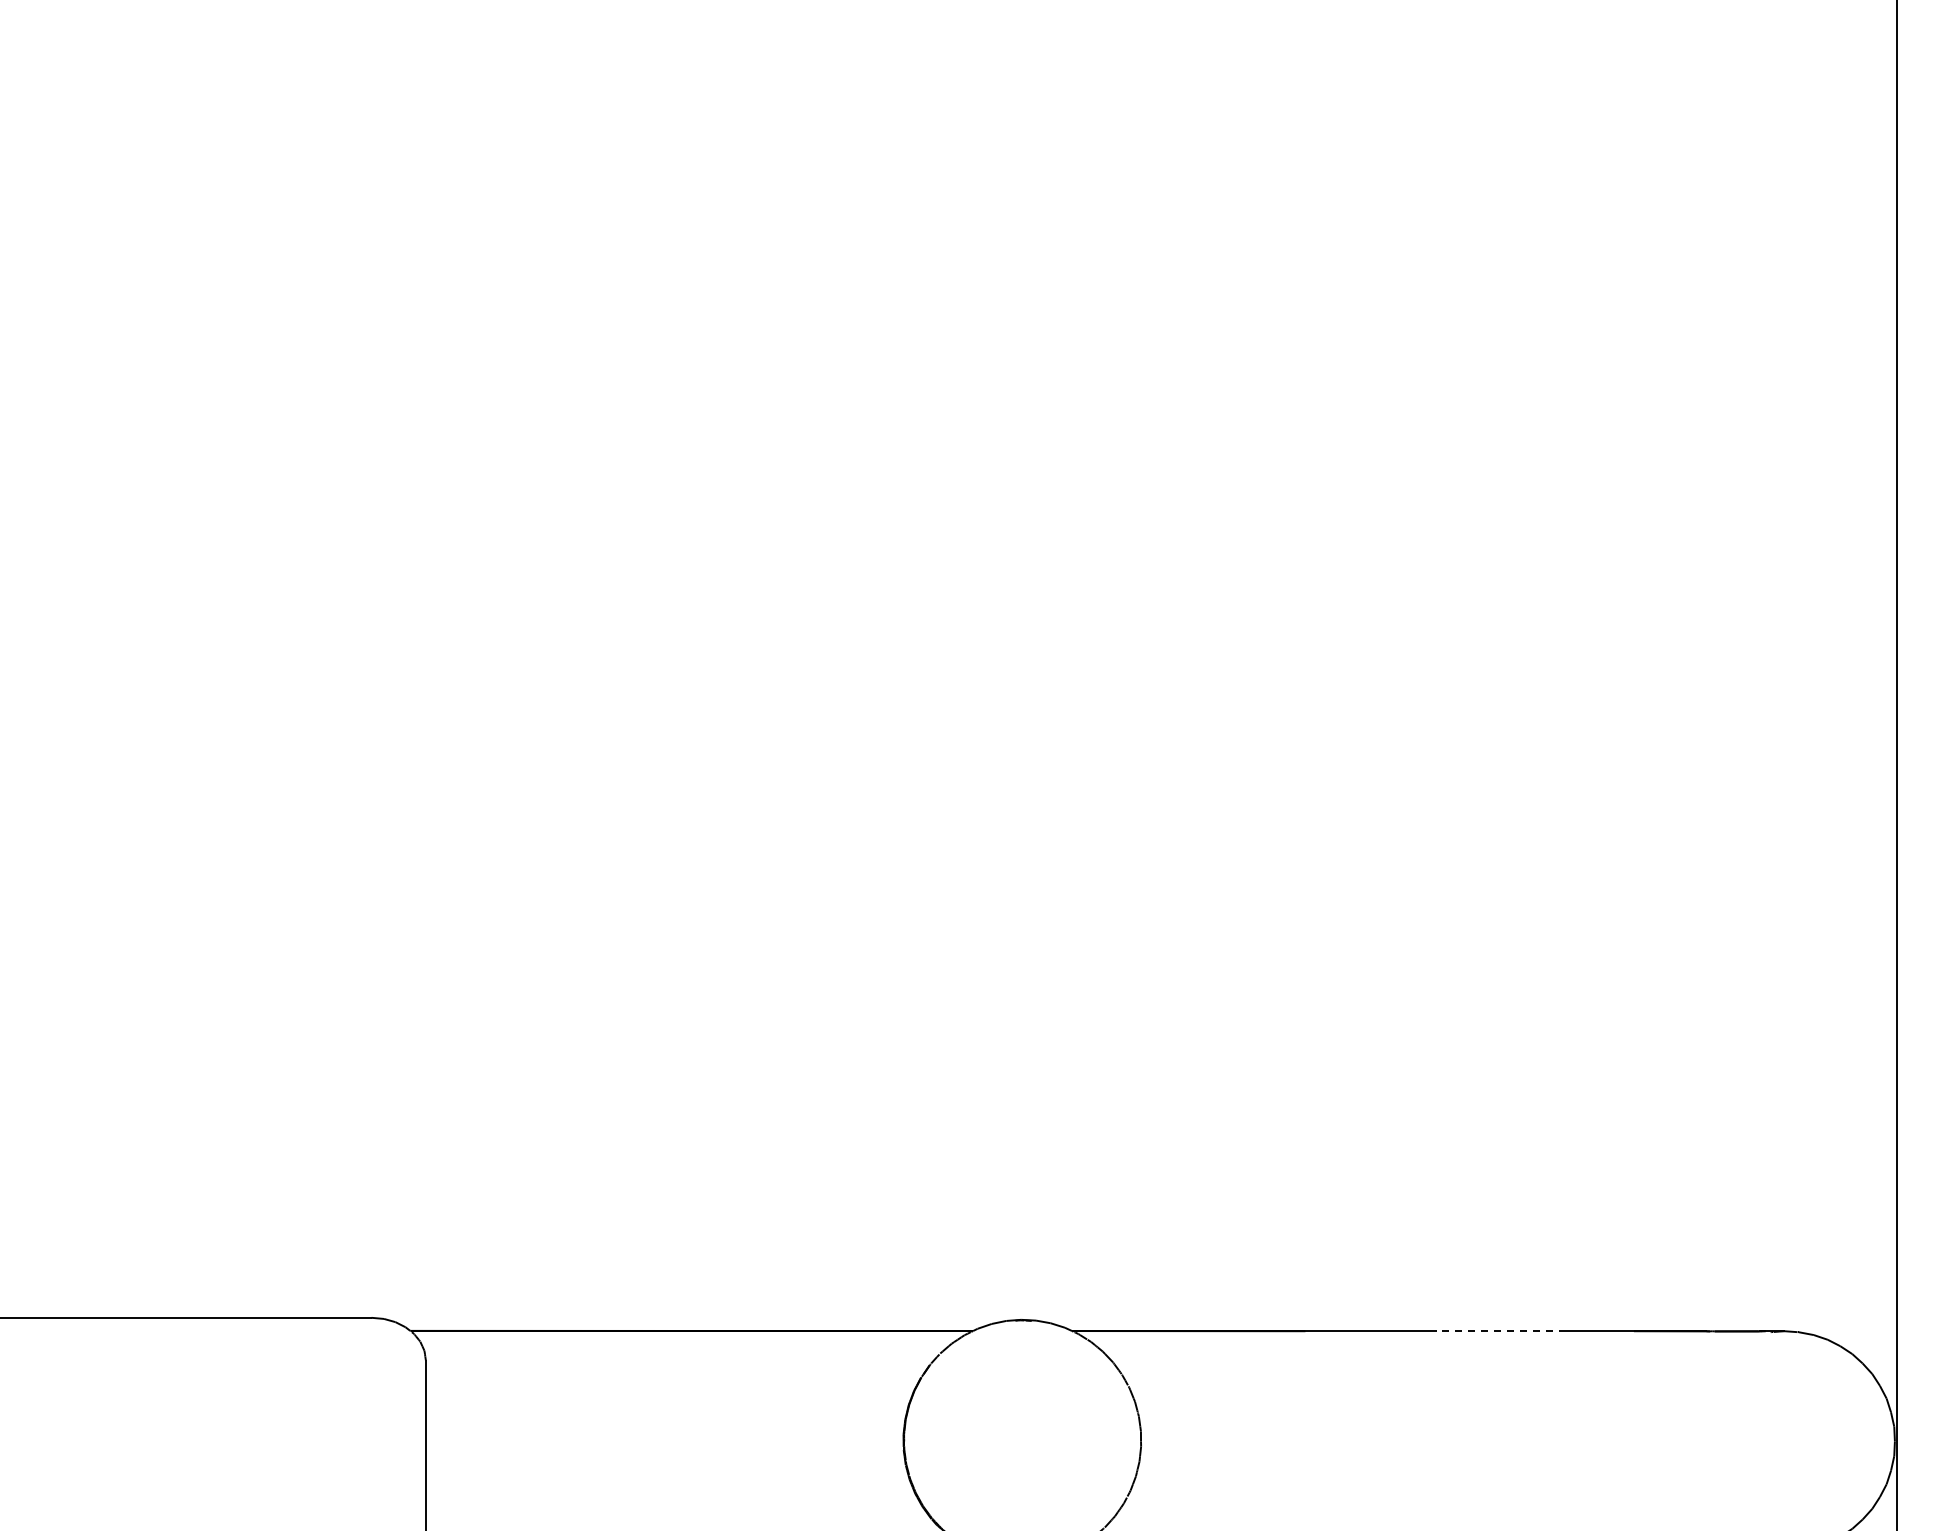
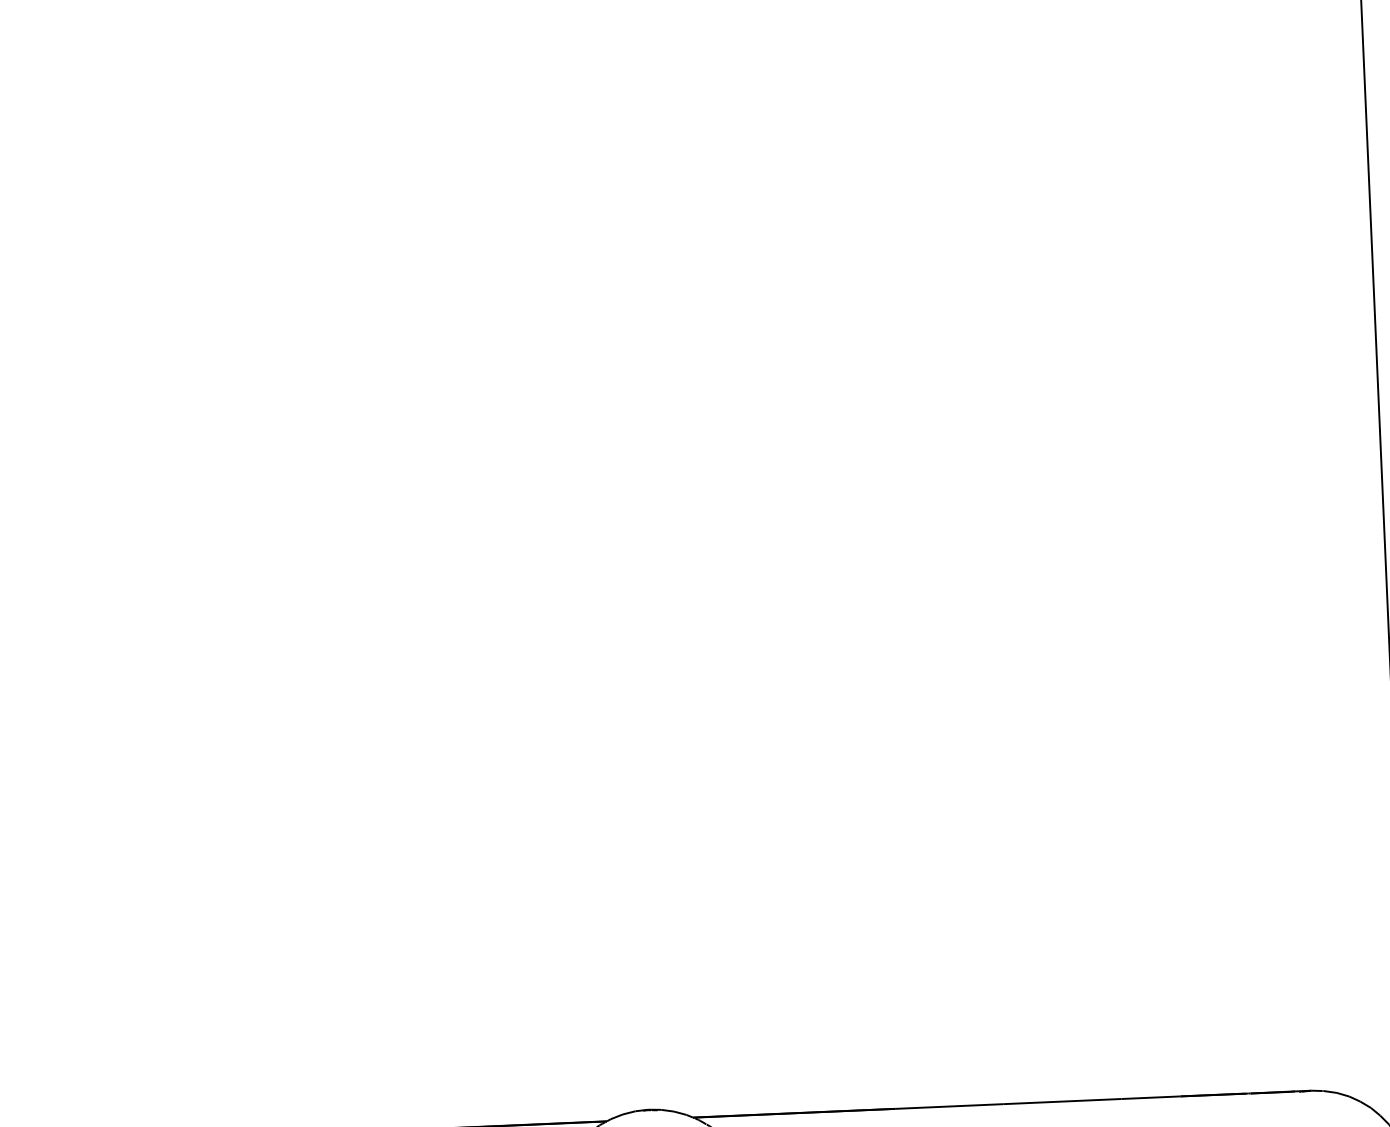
line: (1497, 1331) -> (1062, 1101), dashed -> solid

